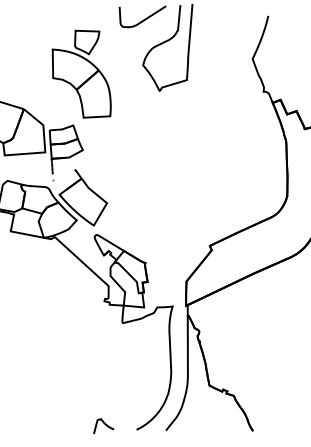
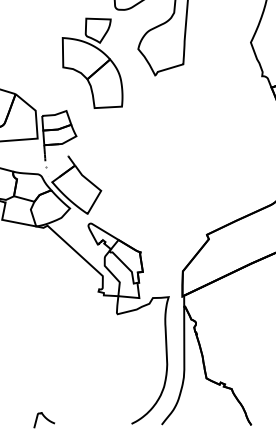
part: (81, 73) -> (92, 62), moved
curve: (104, 424) -> (45, 418), moved

